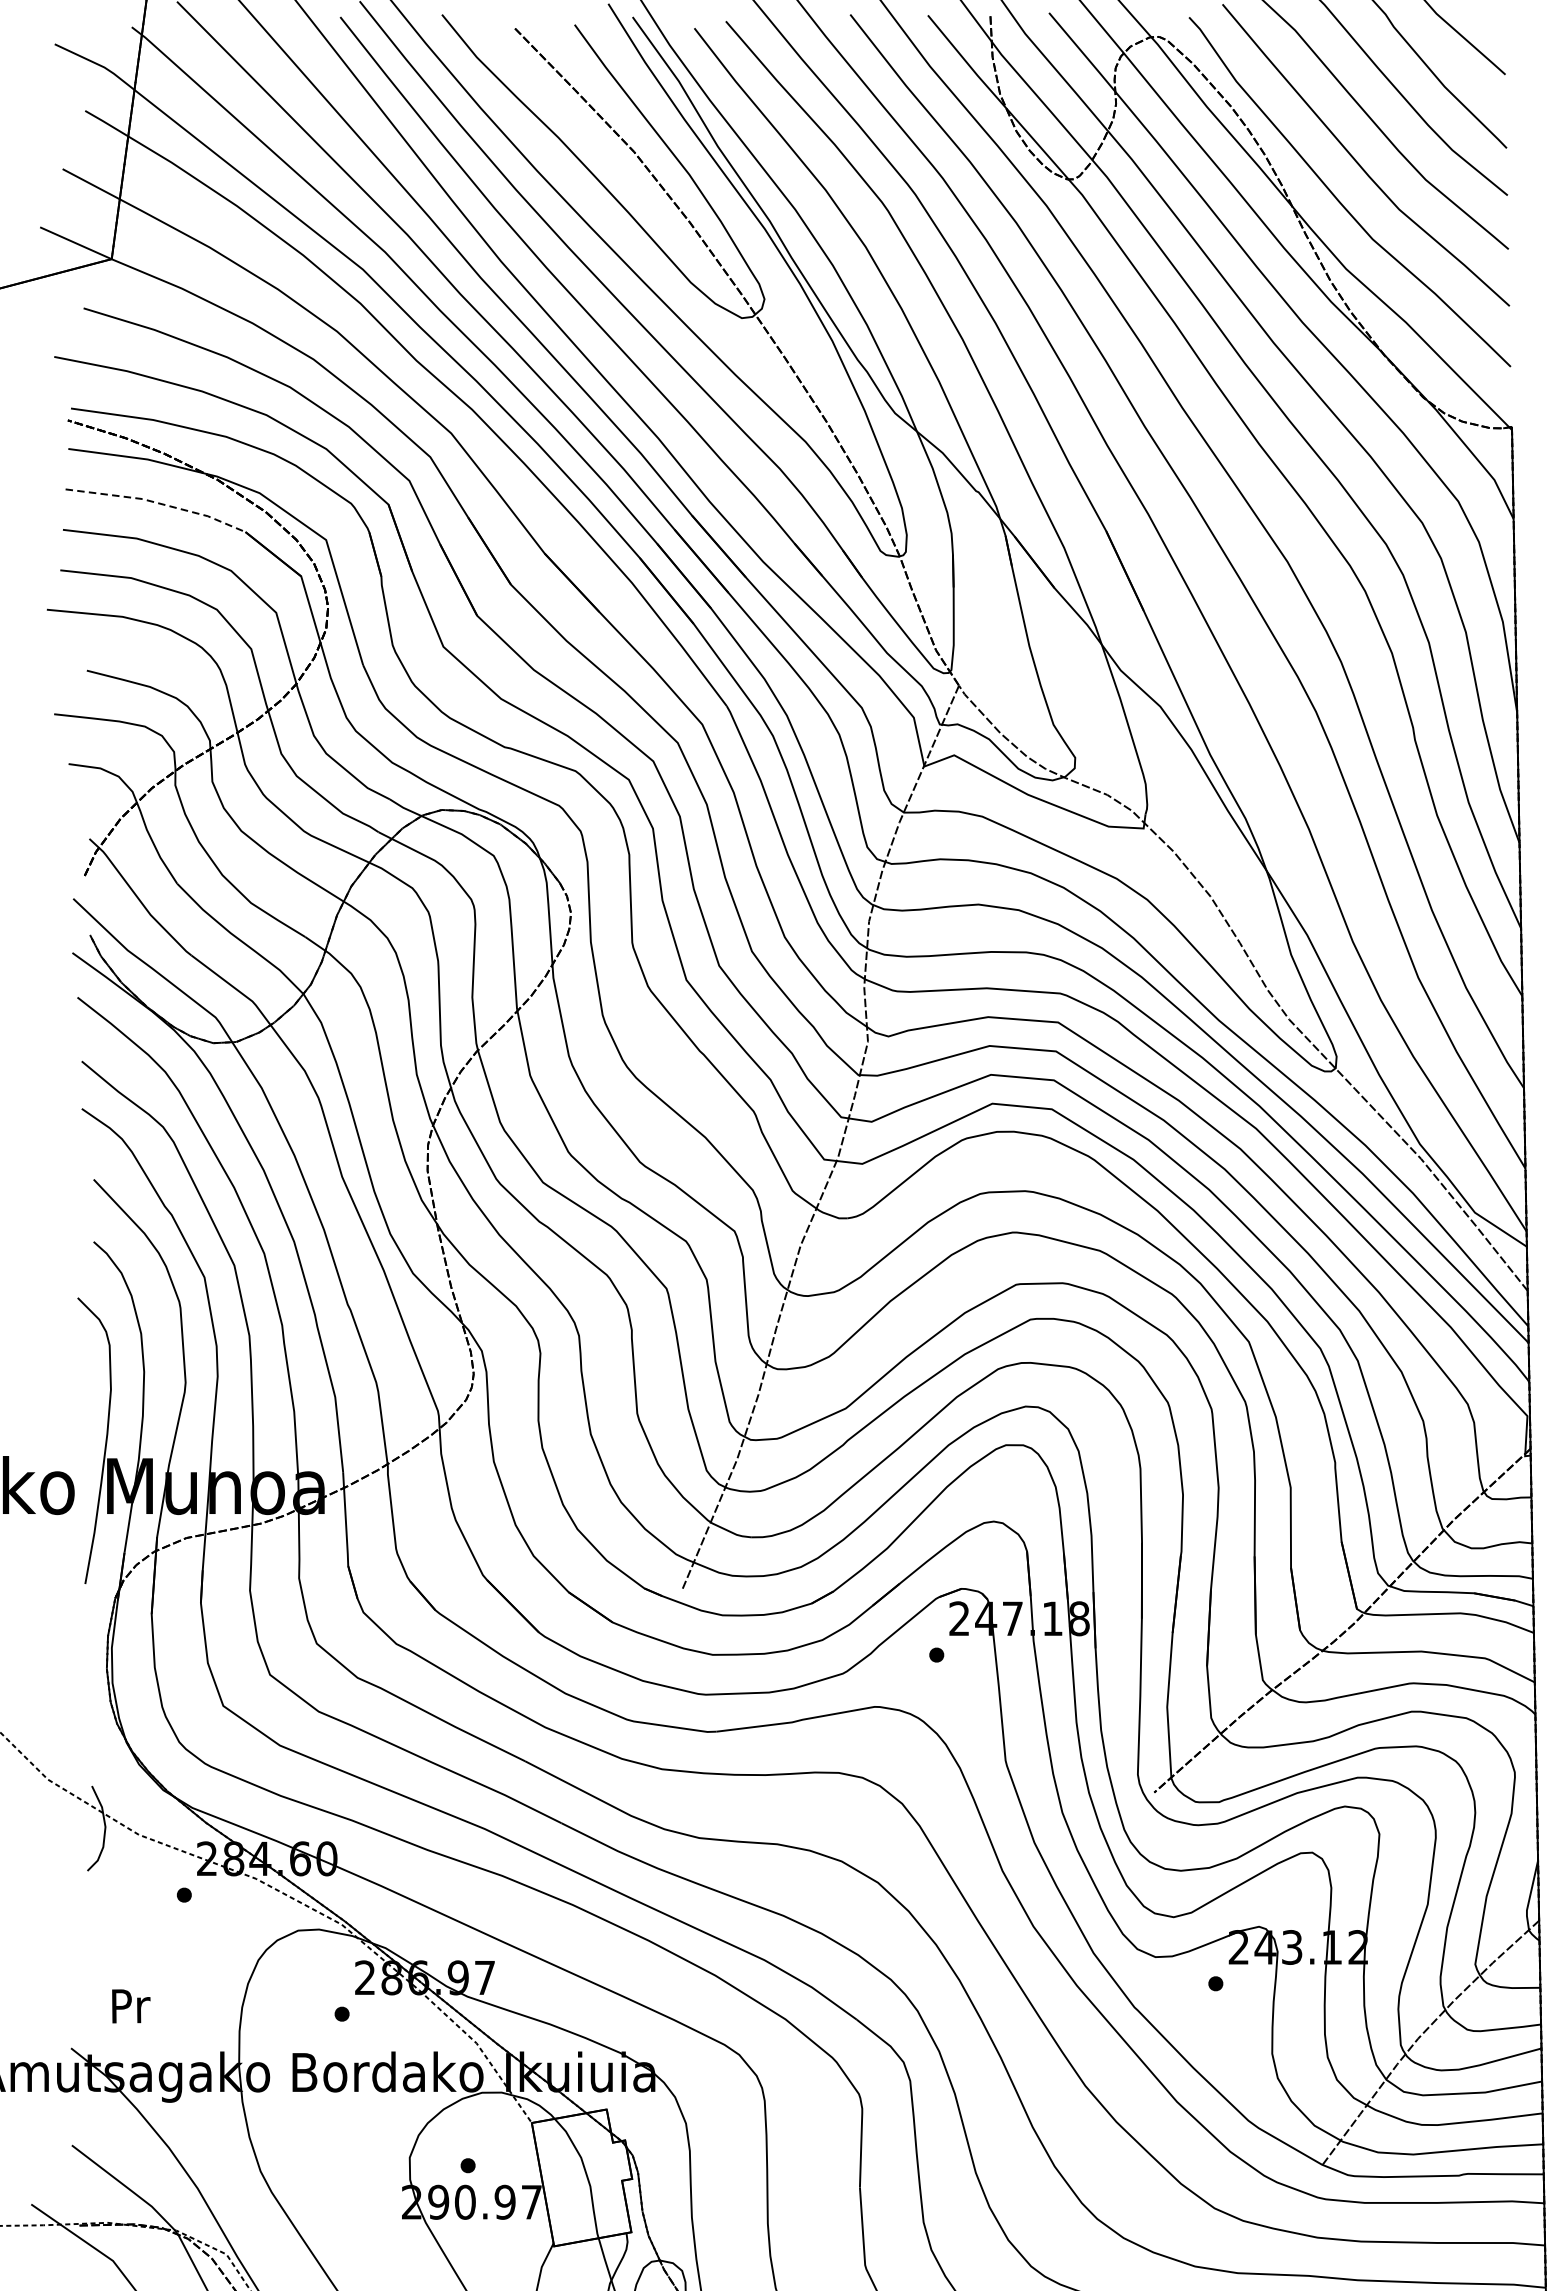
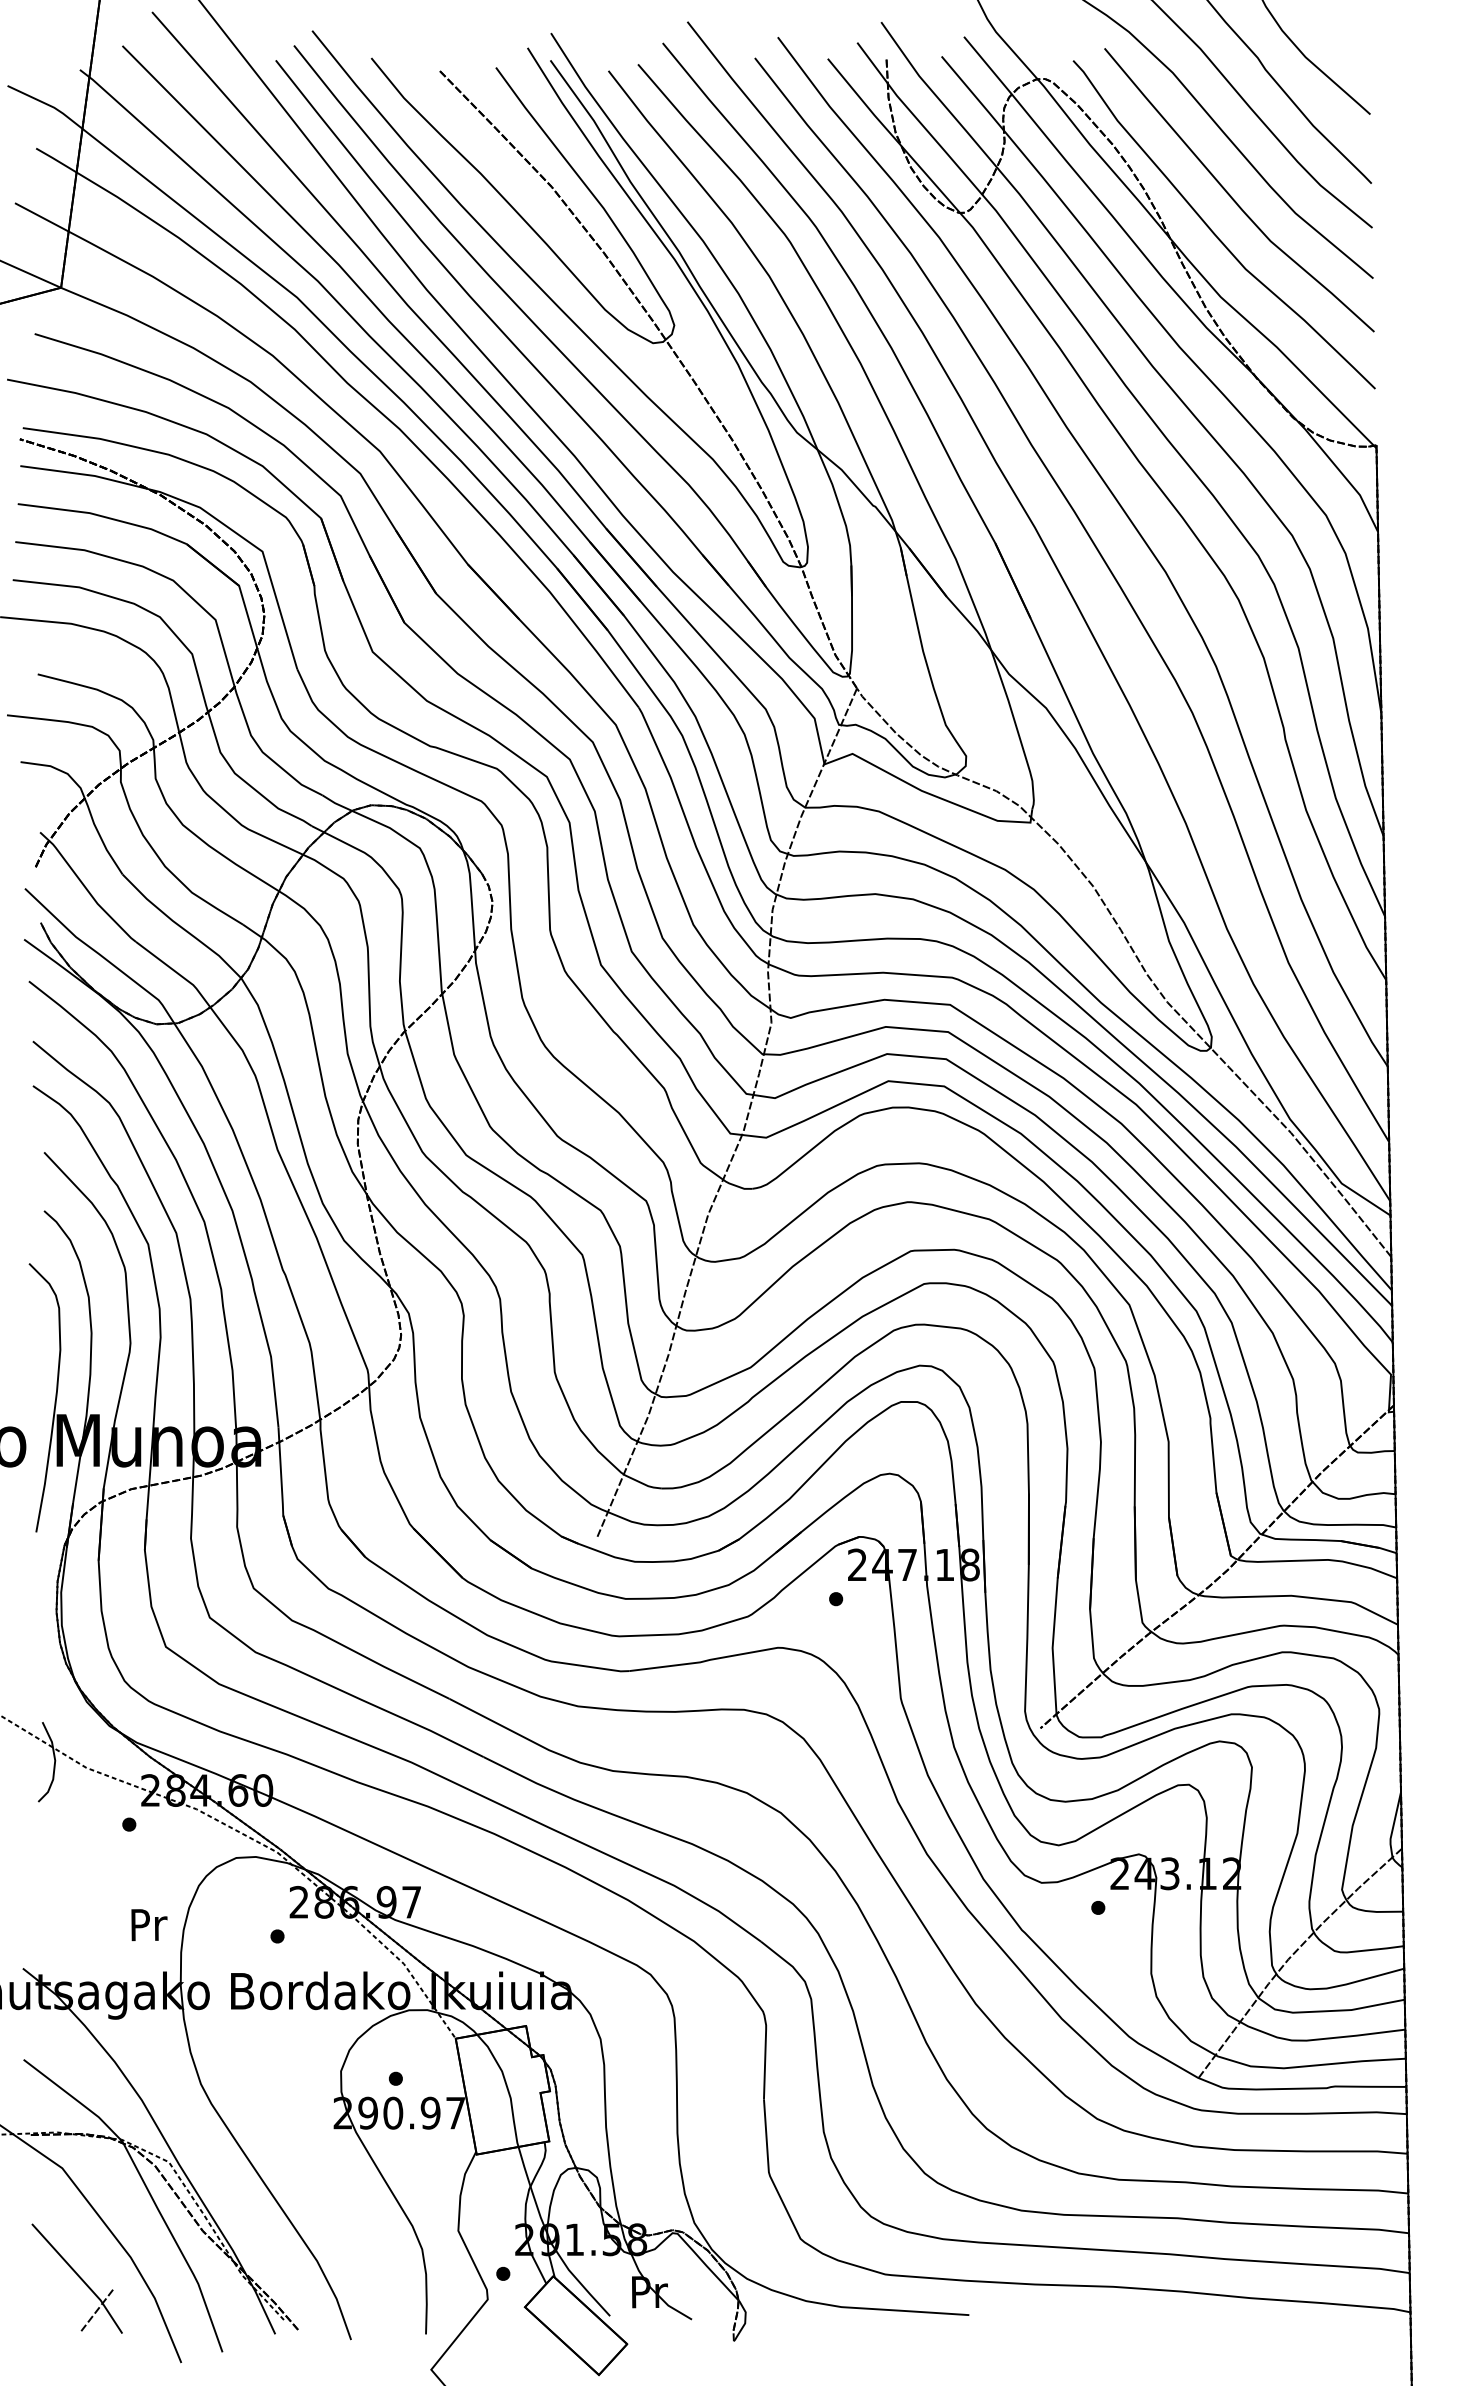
line: (157, 502) -> (104, 516), dashed -> solid
text: (131, 2006) -> (149, 1925), moved

